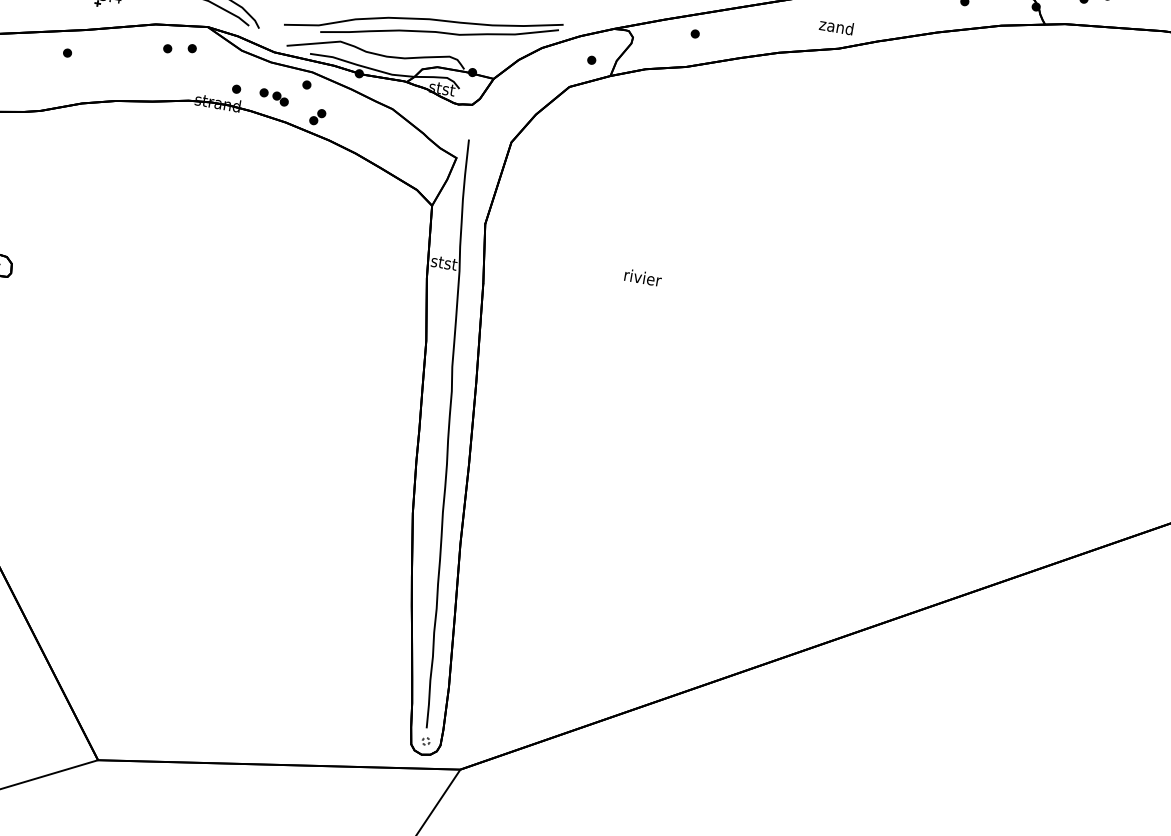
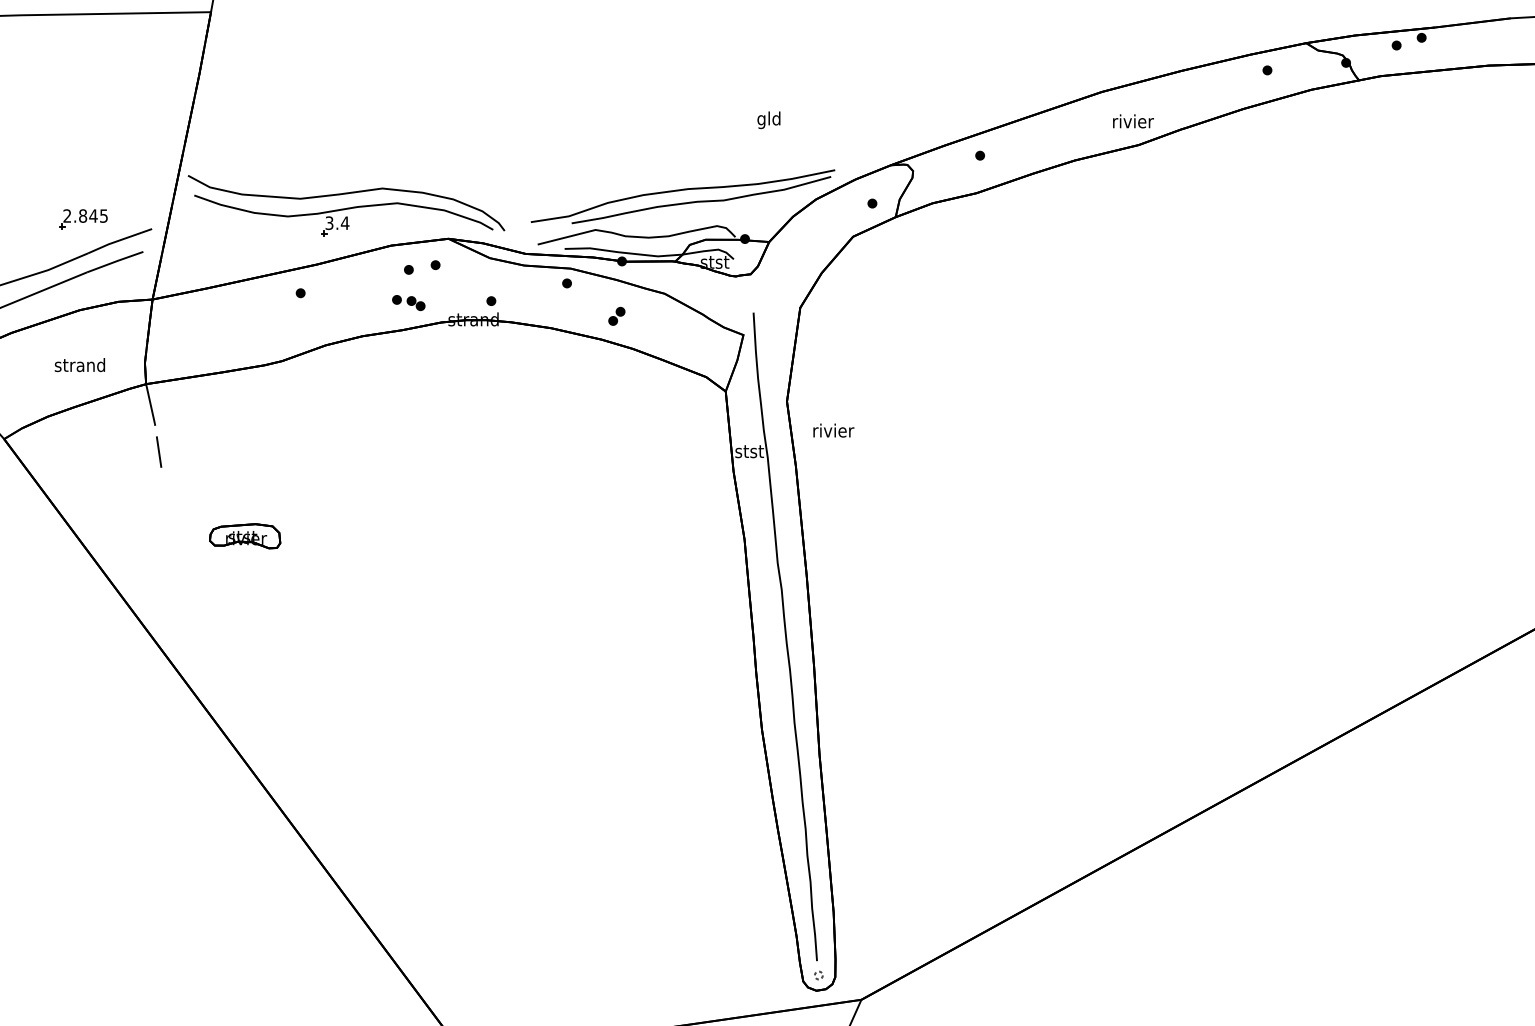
text: (837, 26) -> (1133, 121), zand -> rivier
part: (273, 97) -> (408, 303), moved
part: (317, 116) -> (616, 315), moved
text: (642, 277) -> (833, 430), moved

